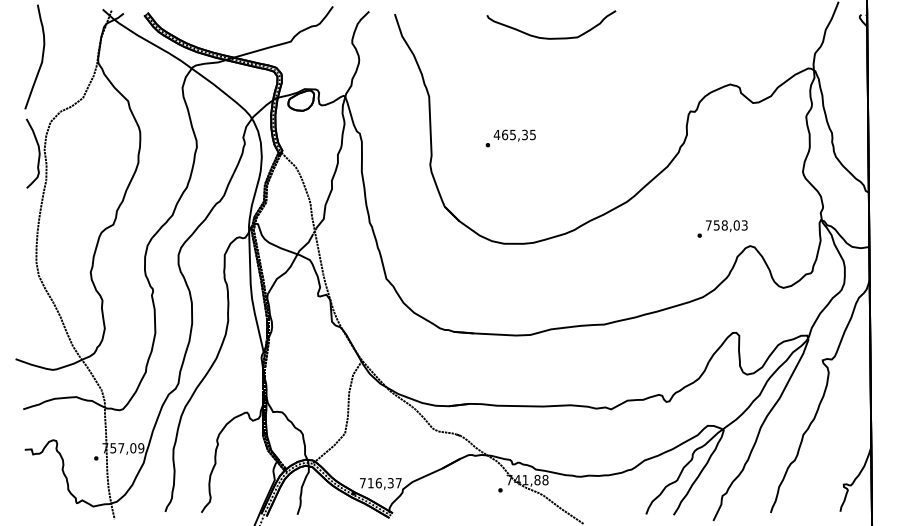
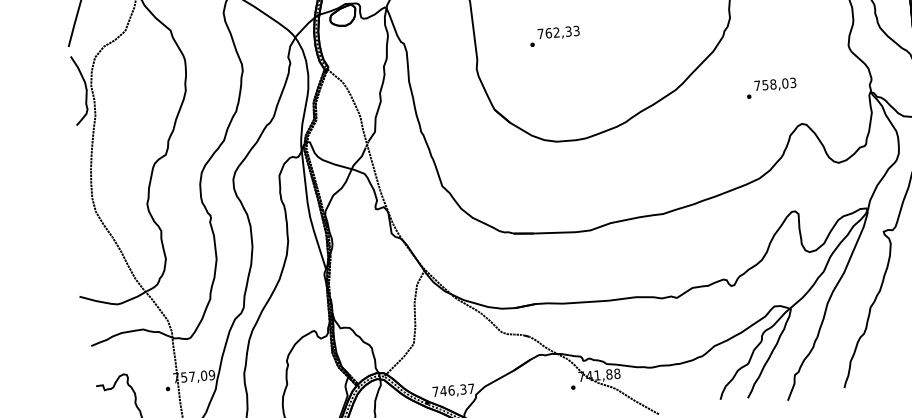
text: (514, 134) -> (558, 32), 465,35 -> 762,33
text: (722, 228) -> (771, 87), moved
text: (370, 483) -> (443, 391), 716,37 -> 746,37

